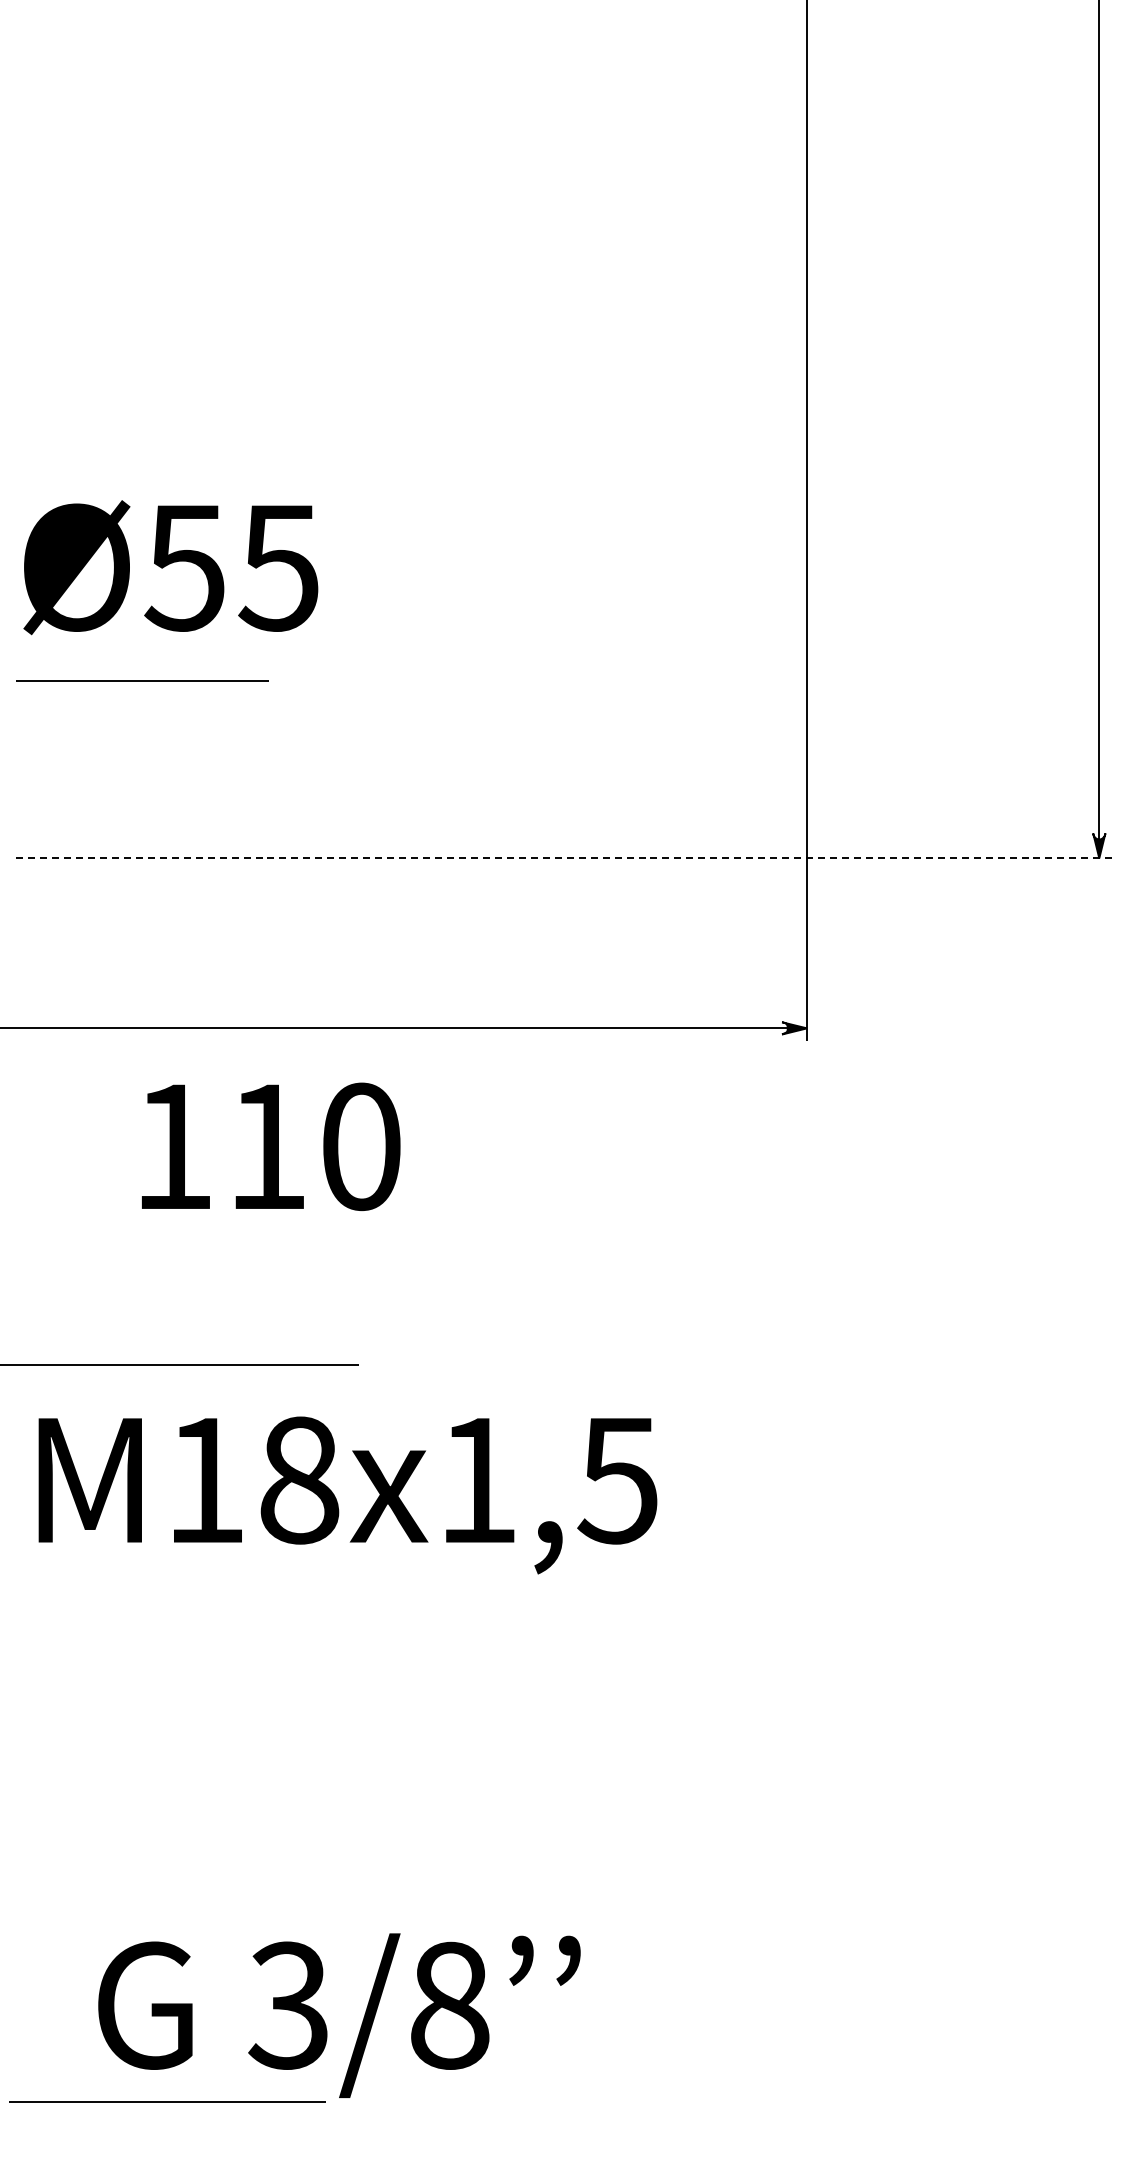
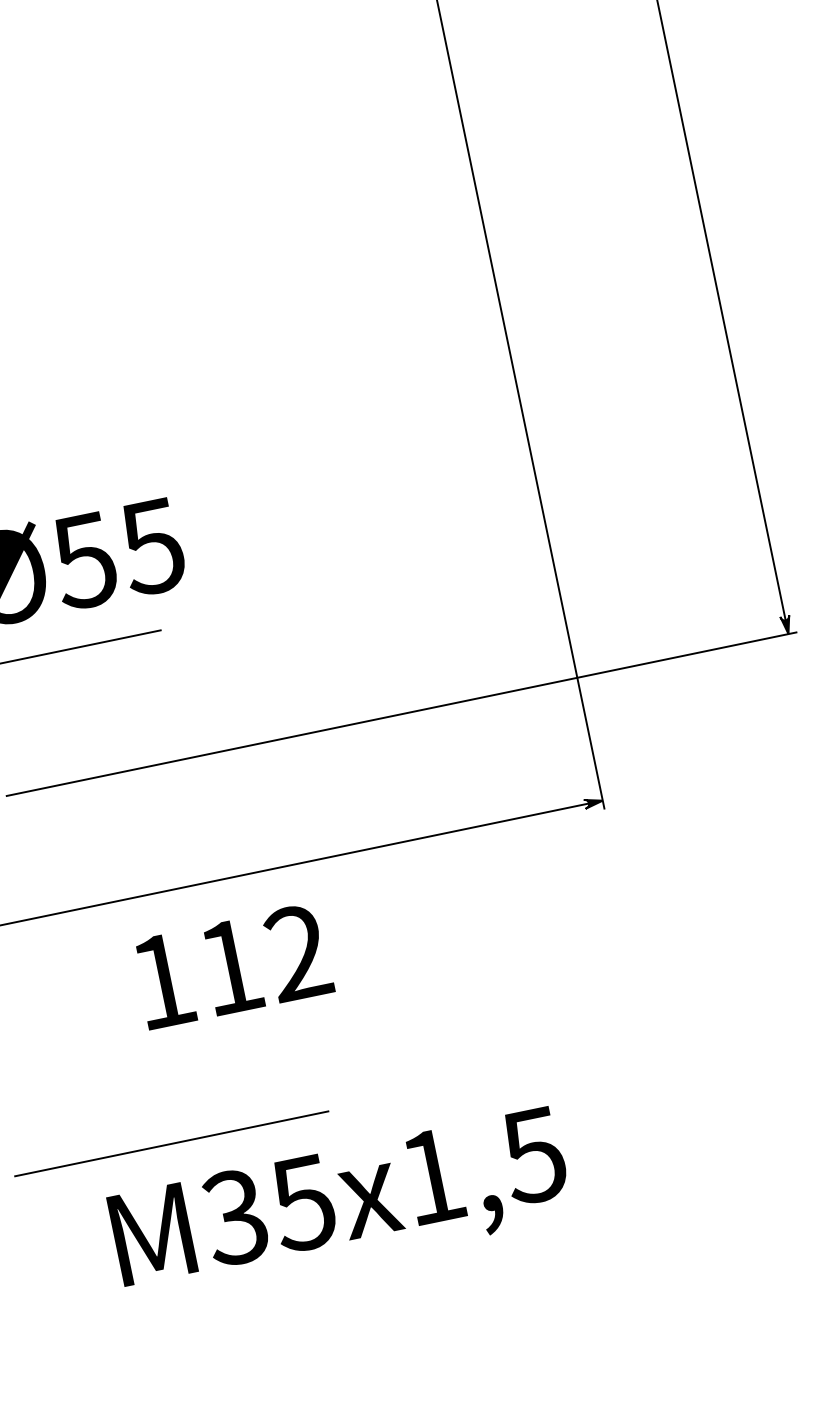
line: (563, 858) -> (401, 714), dashed -> solid
text: (360, 1146) -> (297, 952), 110 -> 112
text: (251, 1480) -> (268, 1210), M18x1,5 -> M35x1,5

